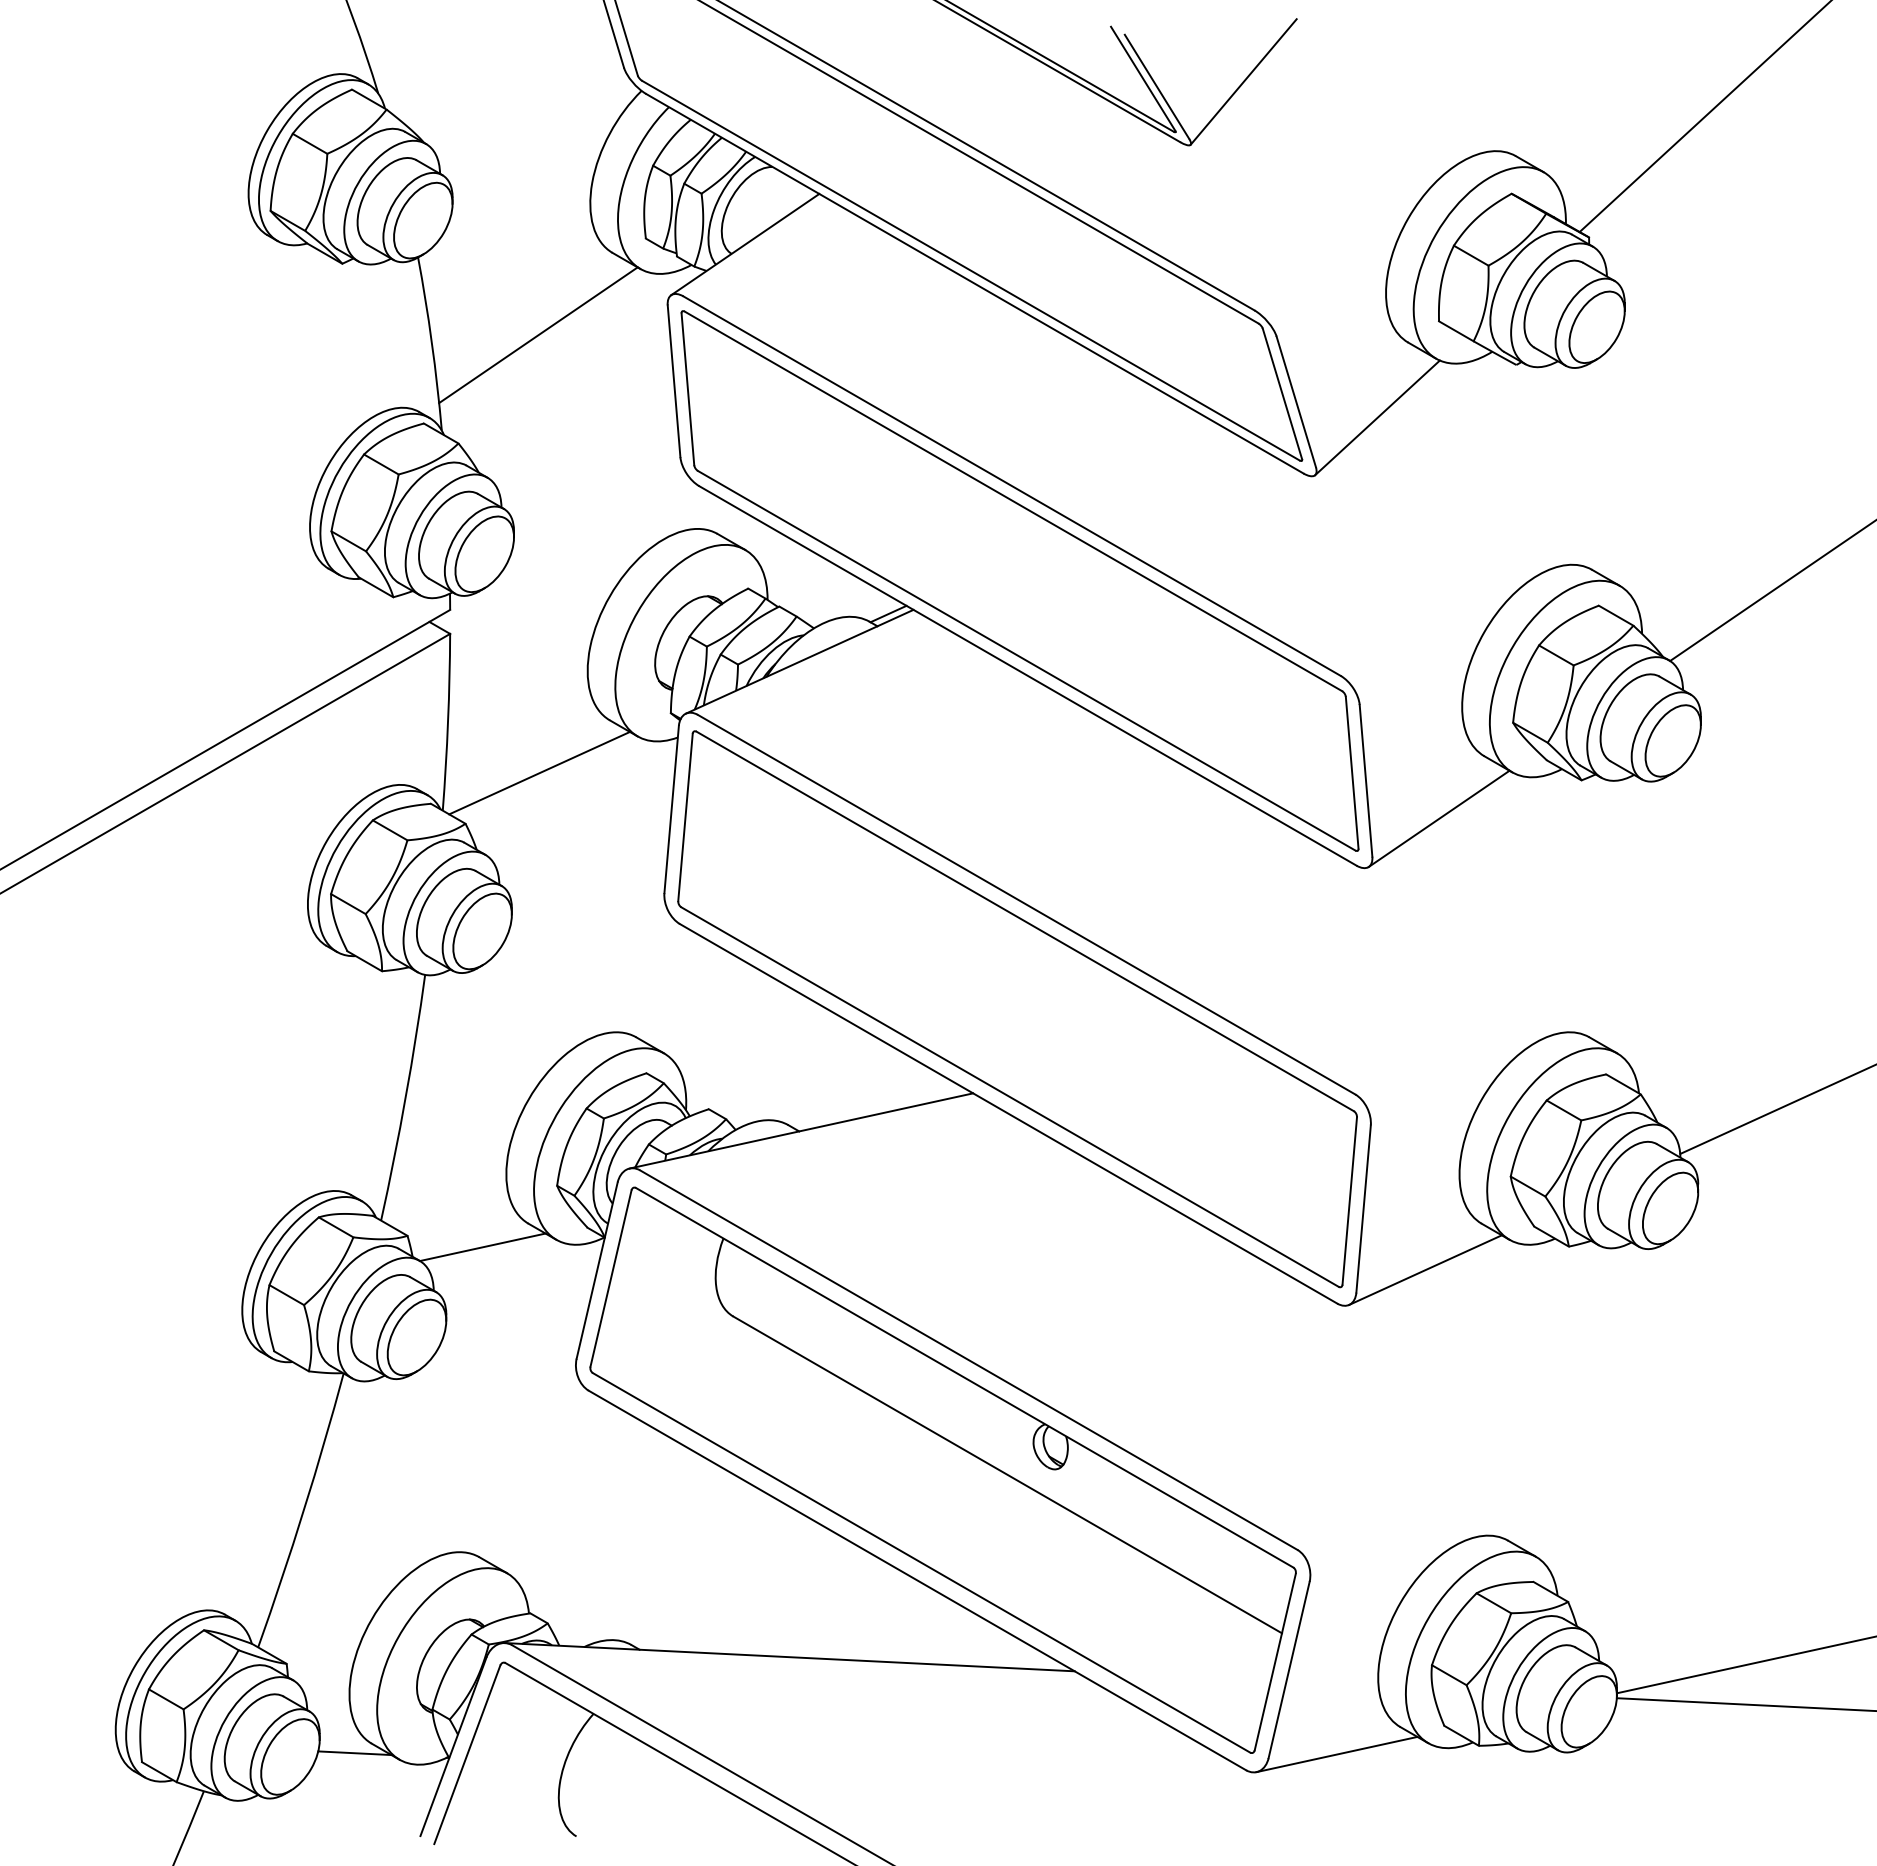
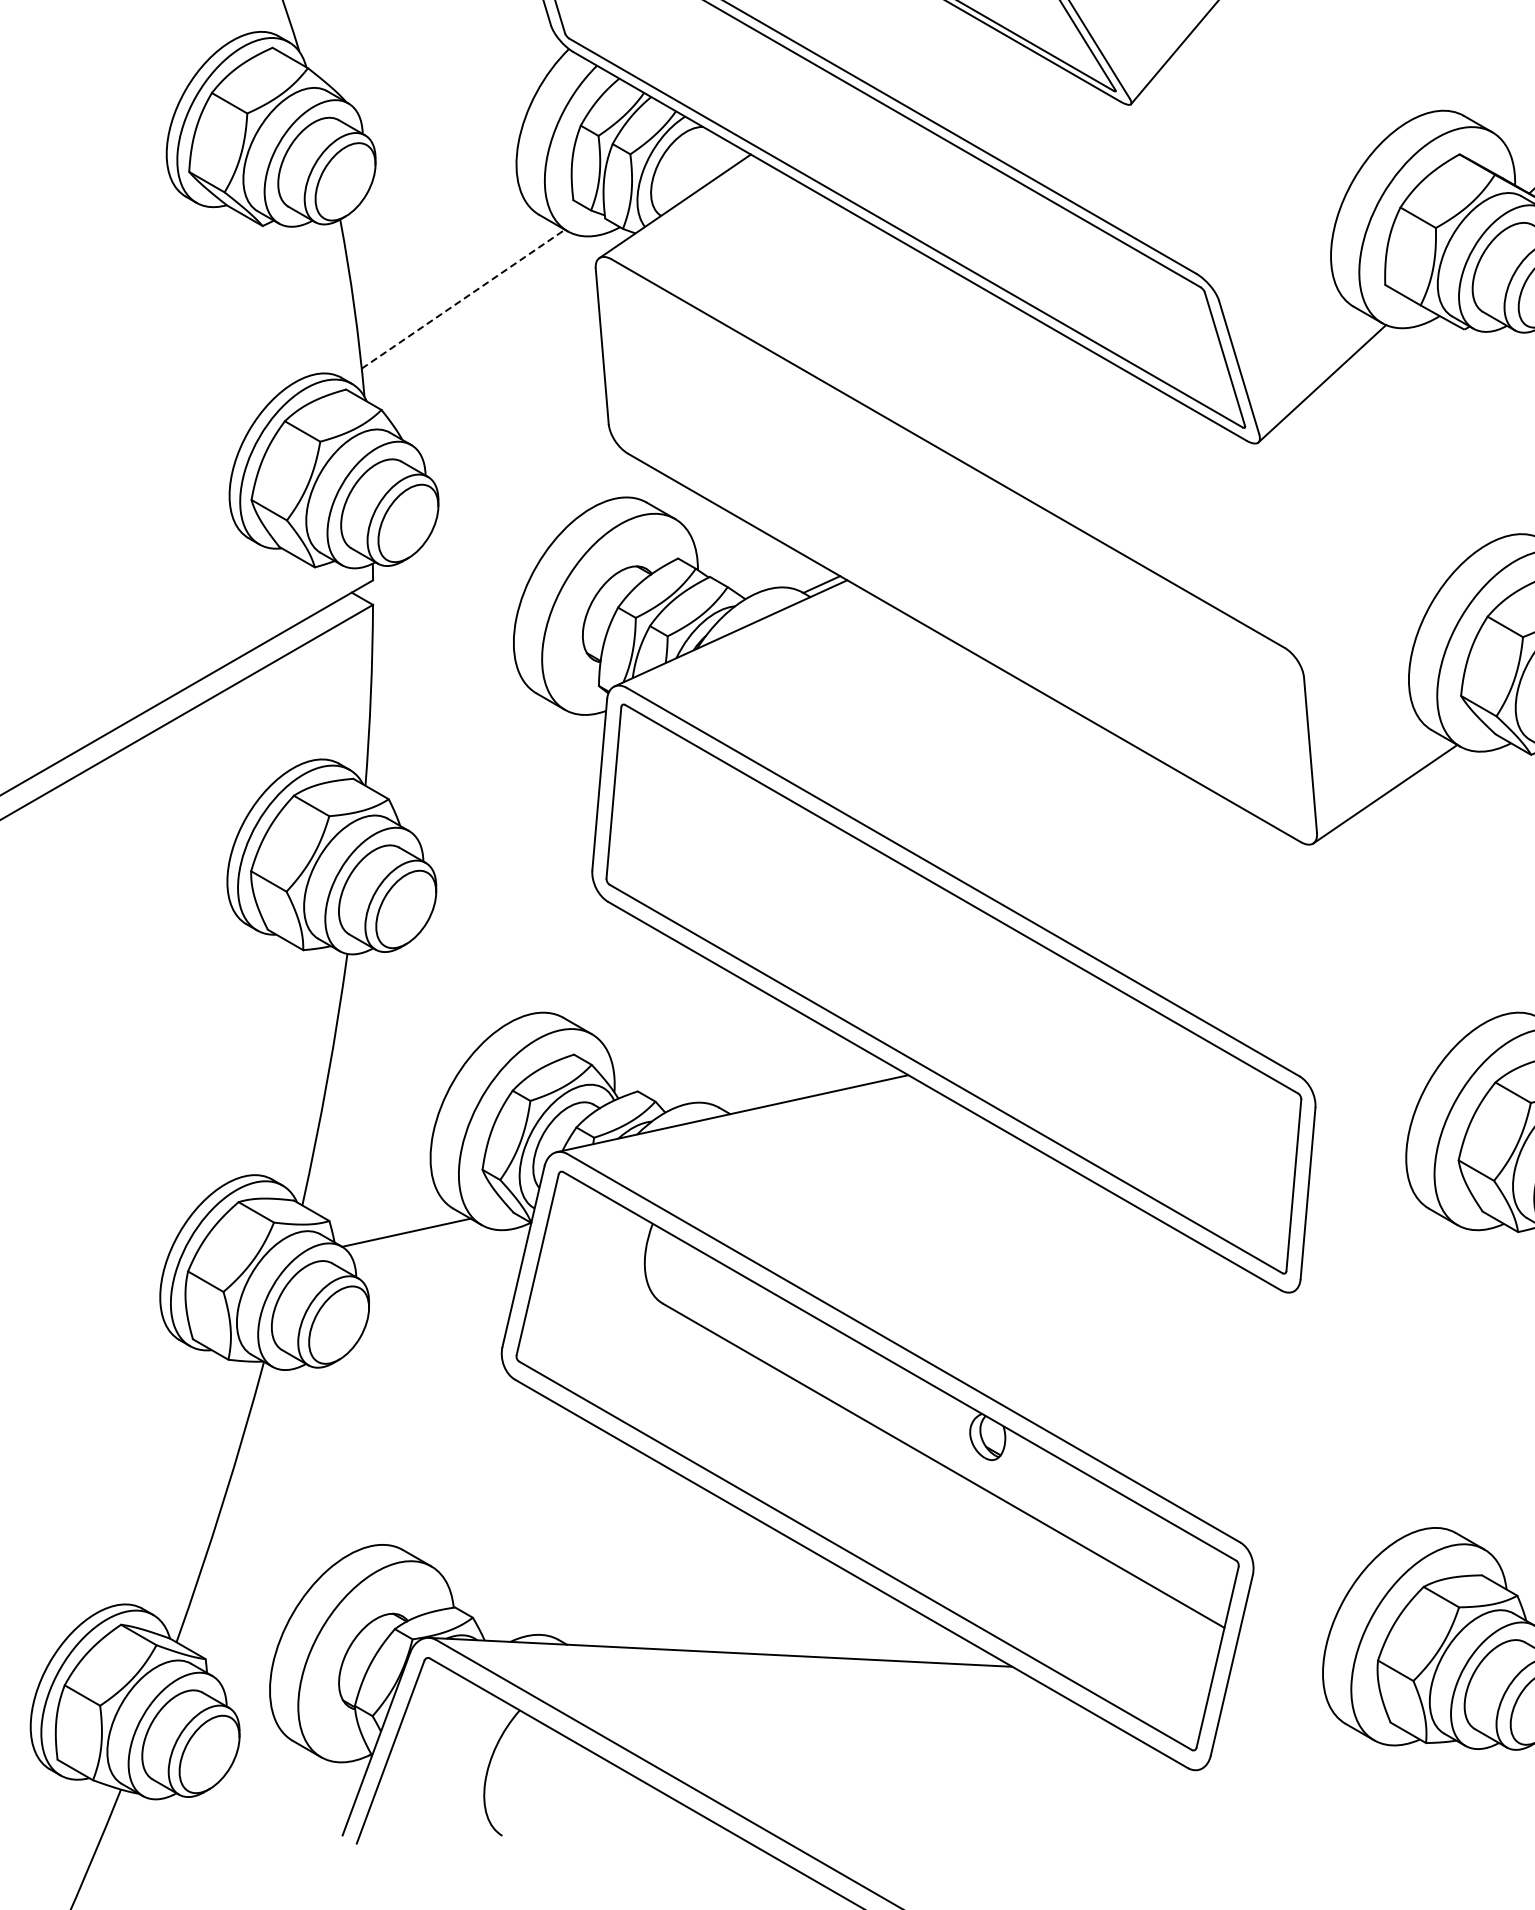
line: (538, 334) -> (463, 298), solid -> dashed
part: (1019, 580) -> (955, 550), removed
line: (539, 772) -> (464, 746), removed
line: (1425, 1269) -> (1371, 1255), removed
line: (354, 1753) -> (275, 1750), removed
line: (1336, 1754) -> (1280, 1751), removed

